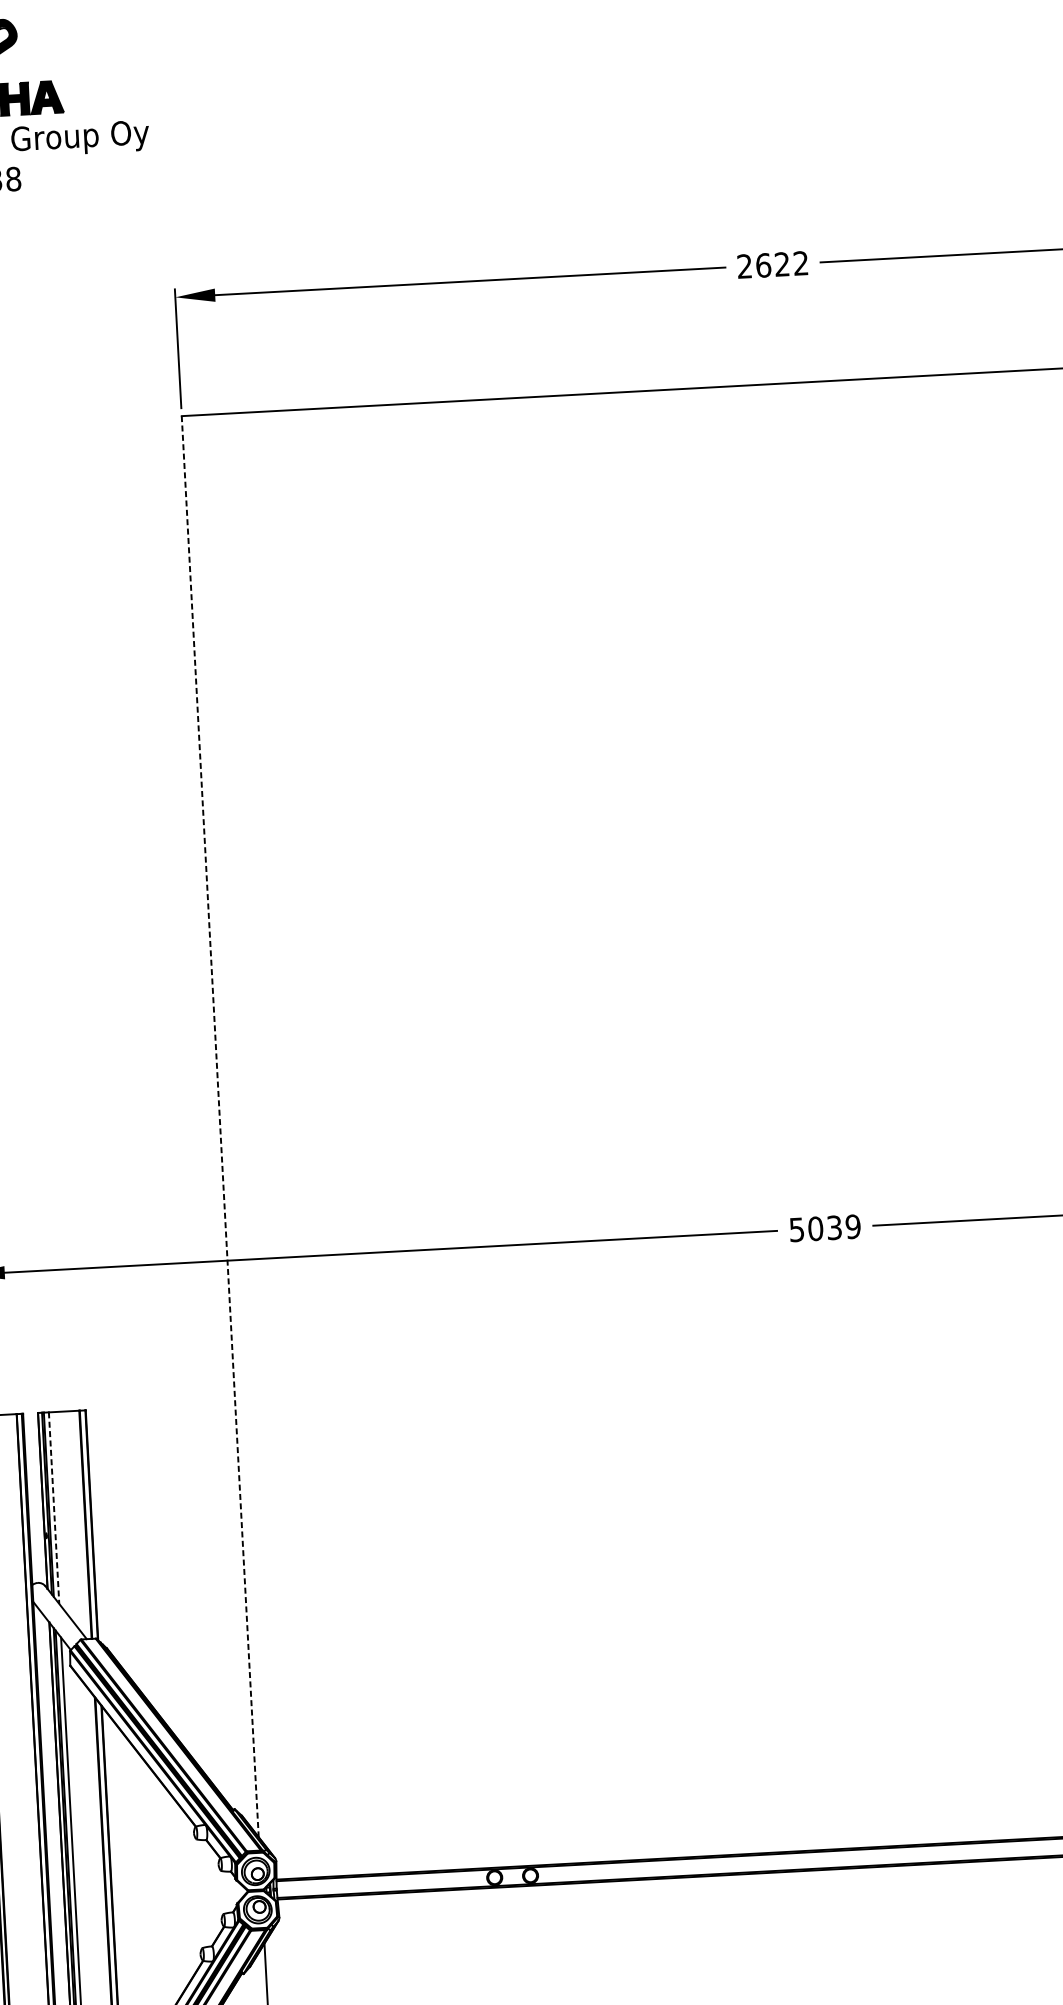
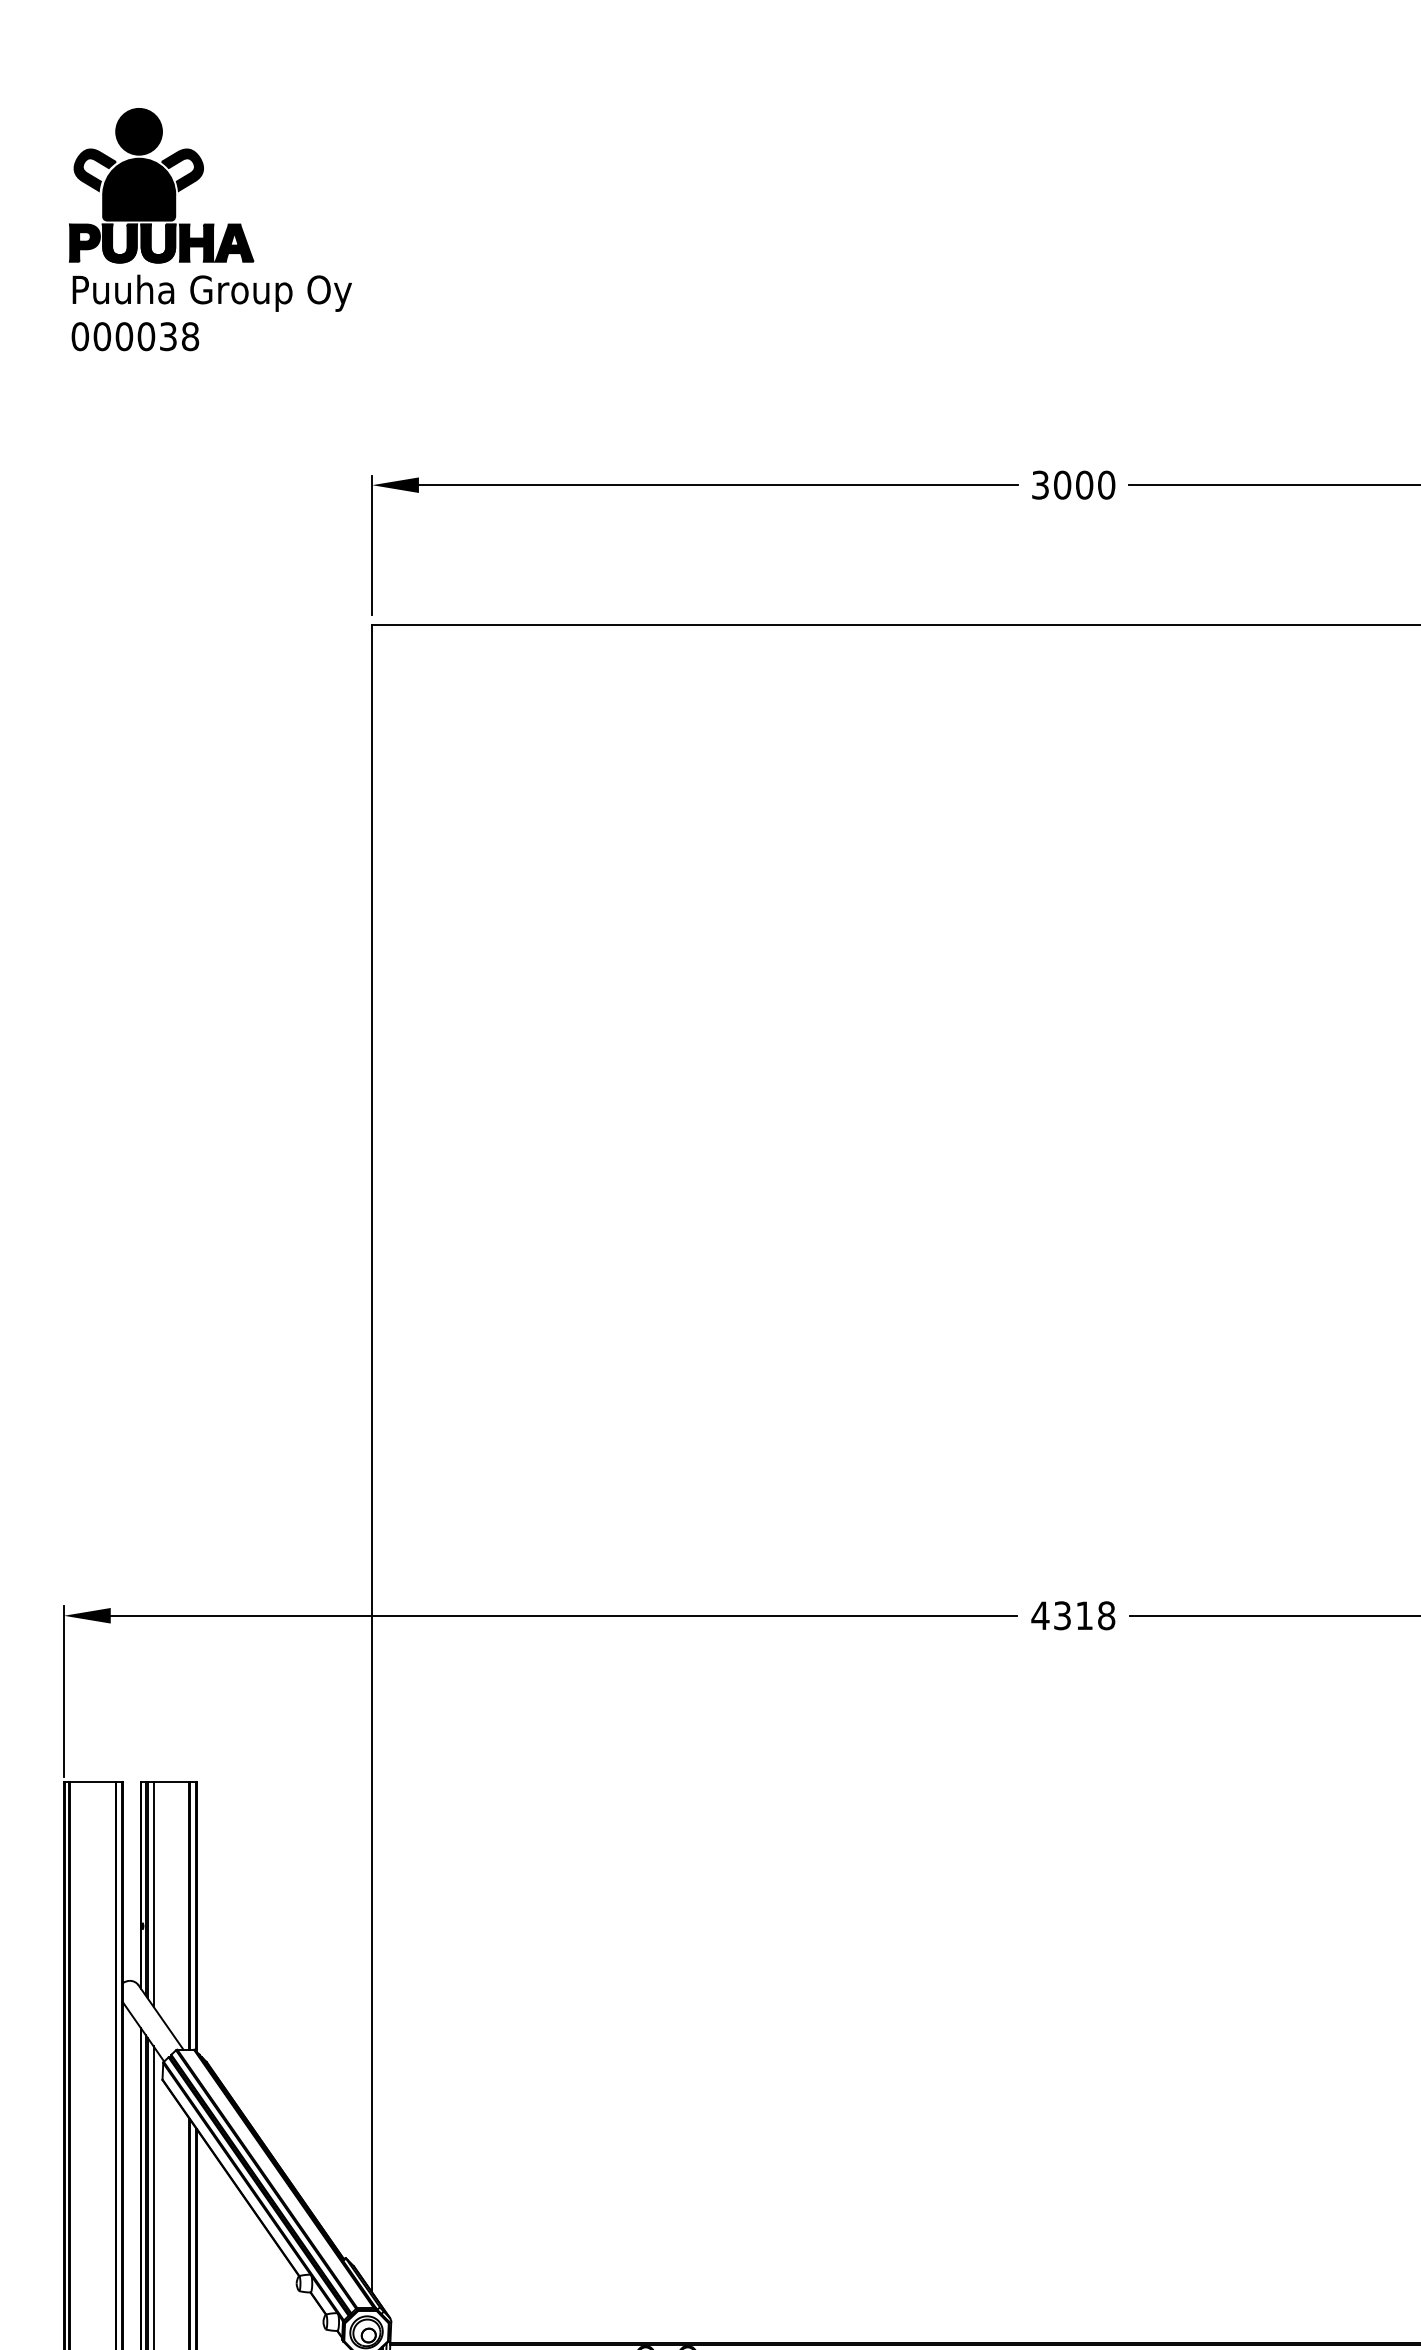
text: (772, 264) -> (1073, 484), 2622 -> 3000
line: (220, 1126) -> (372, 1458), dashed -> solid
text: (825, 1228) -> (1073, 1615), 5039 -> 4318
line: (54, 1508) -> (153, 1894), dashed -> solid

